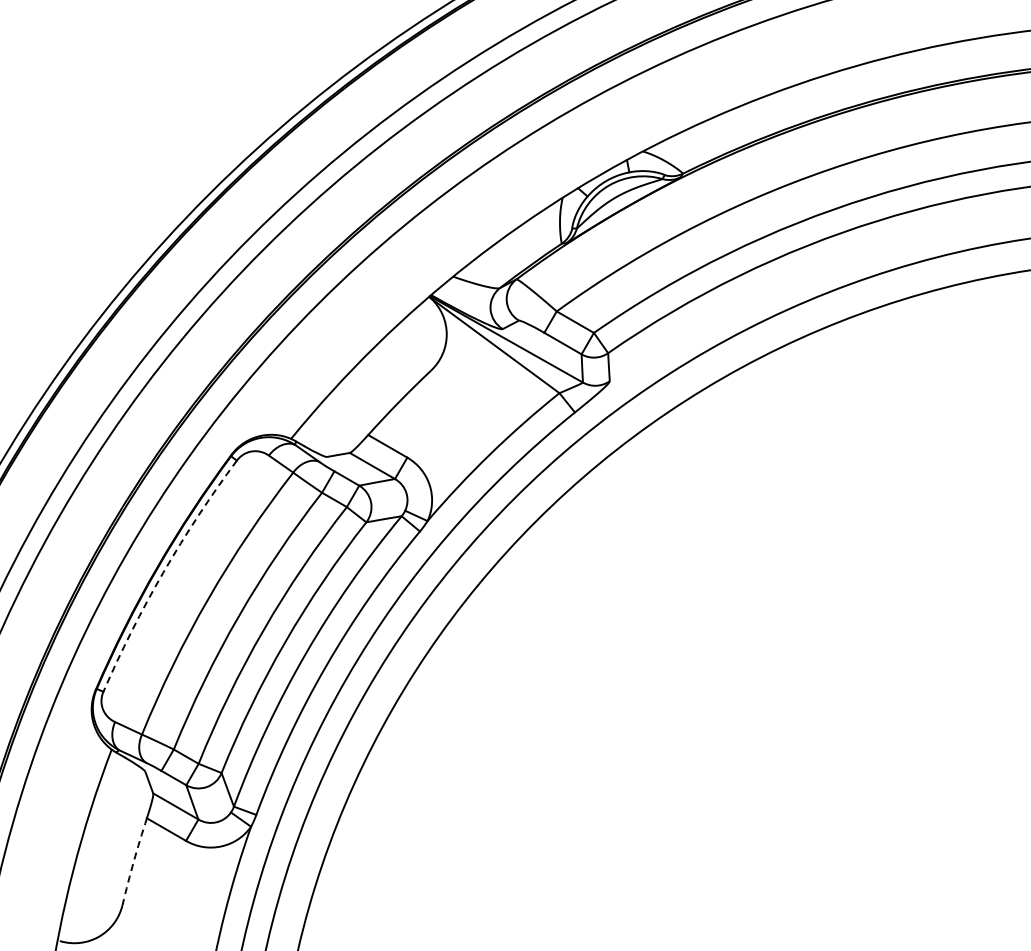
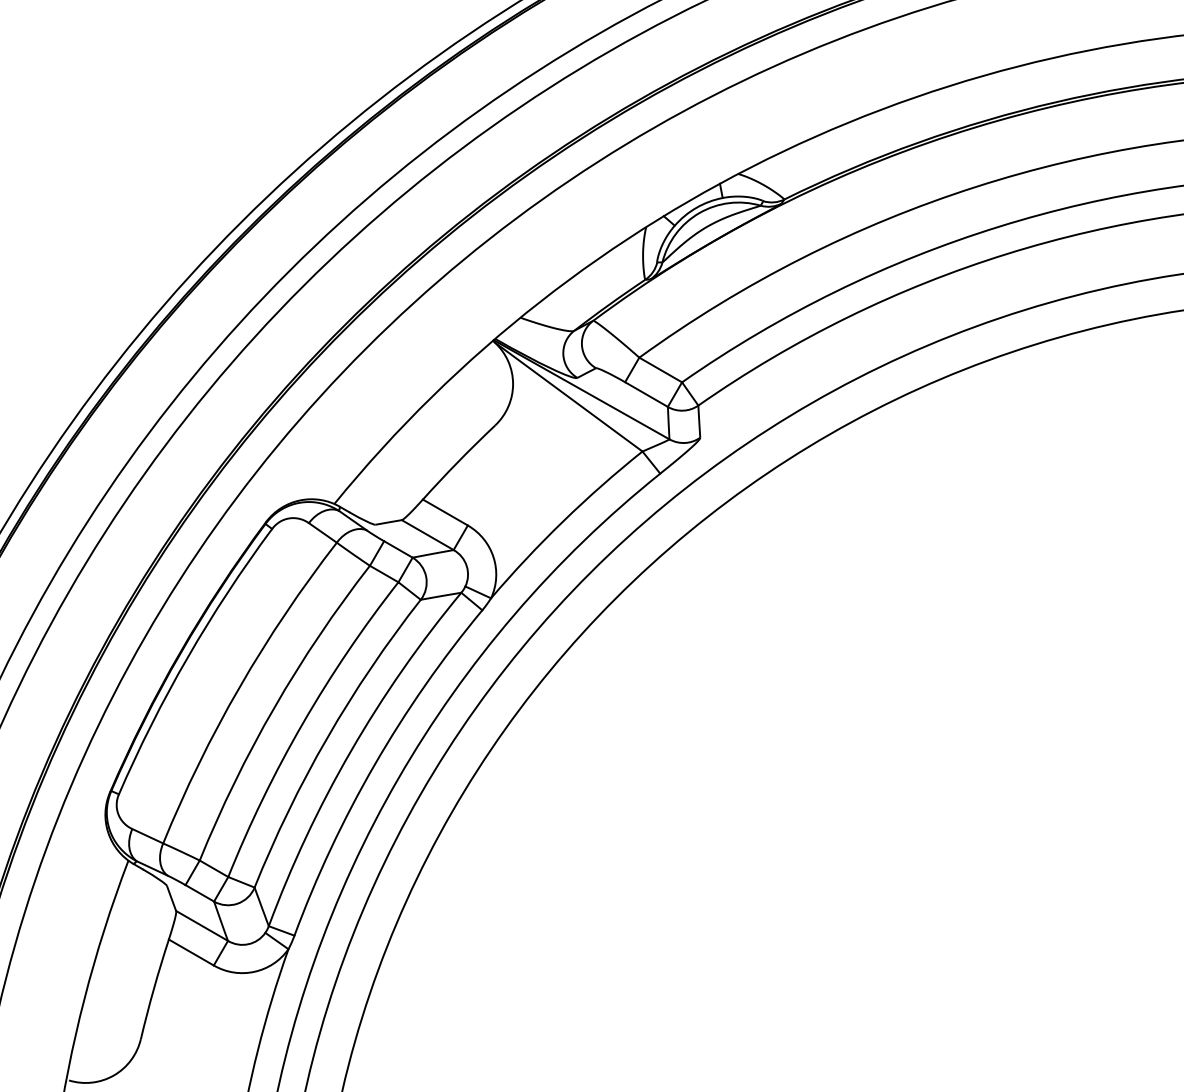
arc: (163, 572) -> (187, 657), dashed -> solid
arc: (133, 861) -> (153, 989), dashed -> solid

